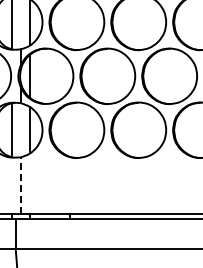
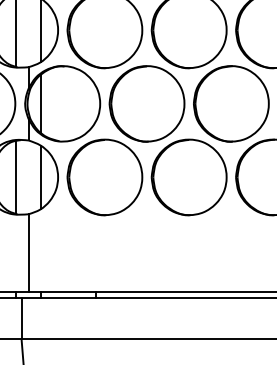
line: (20, 185) -> (28, 252), dashed -> solid

